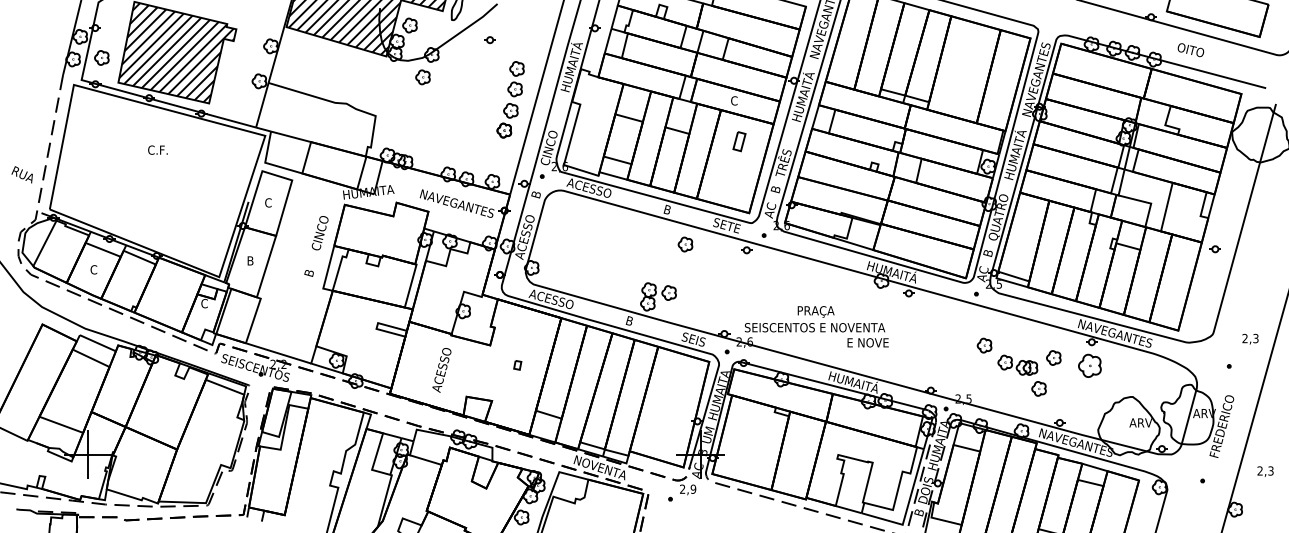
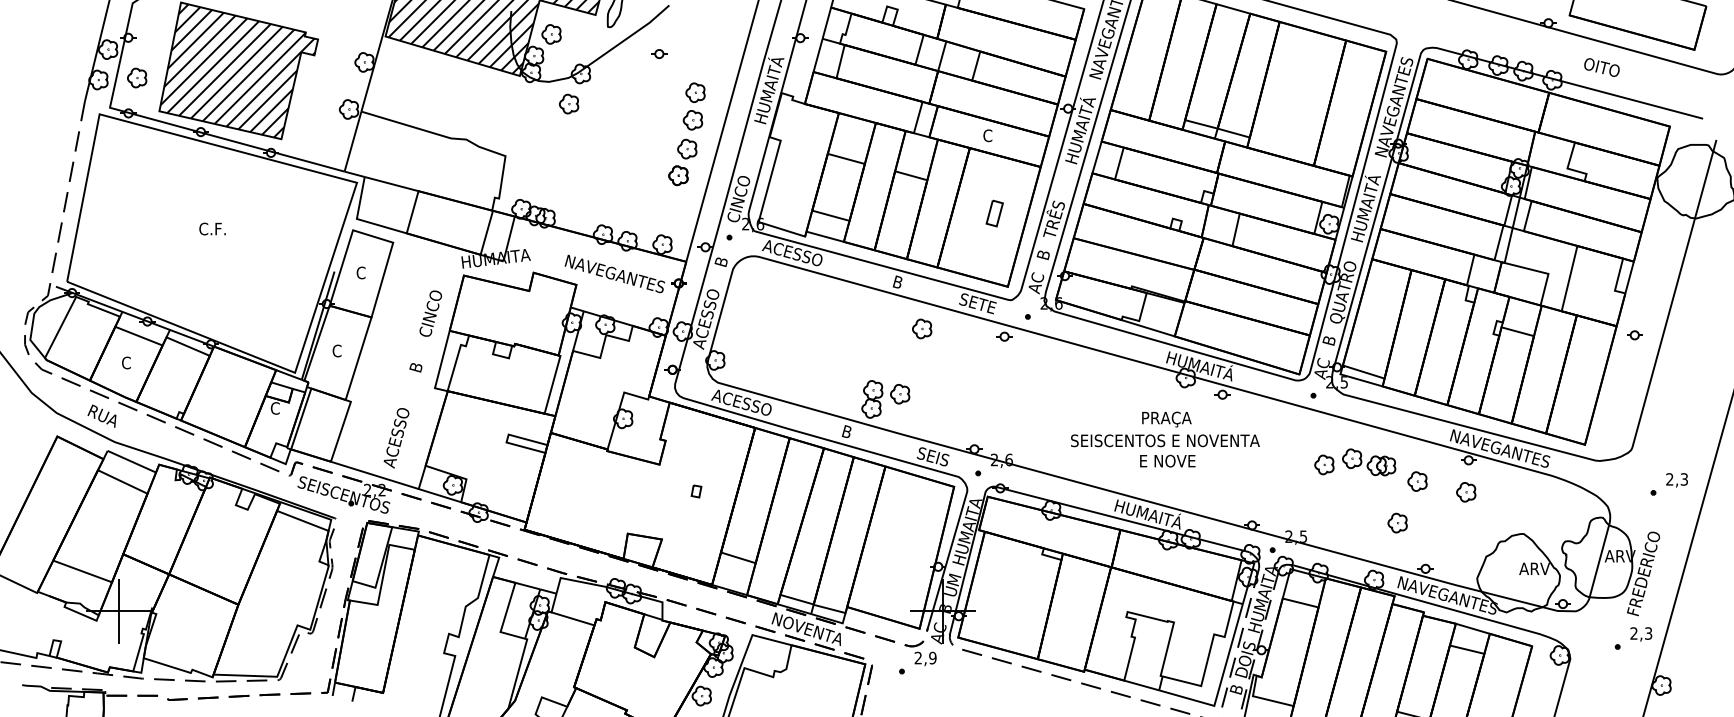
part: (739, 141) -> (994, 213), moved
text: (157, 149) -> (212, 228), moved
text: (21, 174) -> (101, 415), moved
text: (250, 260) -> (336, 350), B -> C
text: (815, 319) -> (1165, 429), moved
text: (1250, 339) -> (1676, 480), moved
part: (1018, 365) -> (1369, 462), moved
part: (1090, 366) -> (1466, 492), size x0.62
text: (441, 370) -> (396, 438), moved
text: (1265, 471) -> (1641, 634), moved

